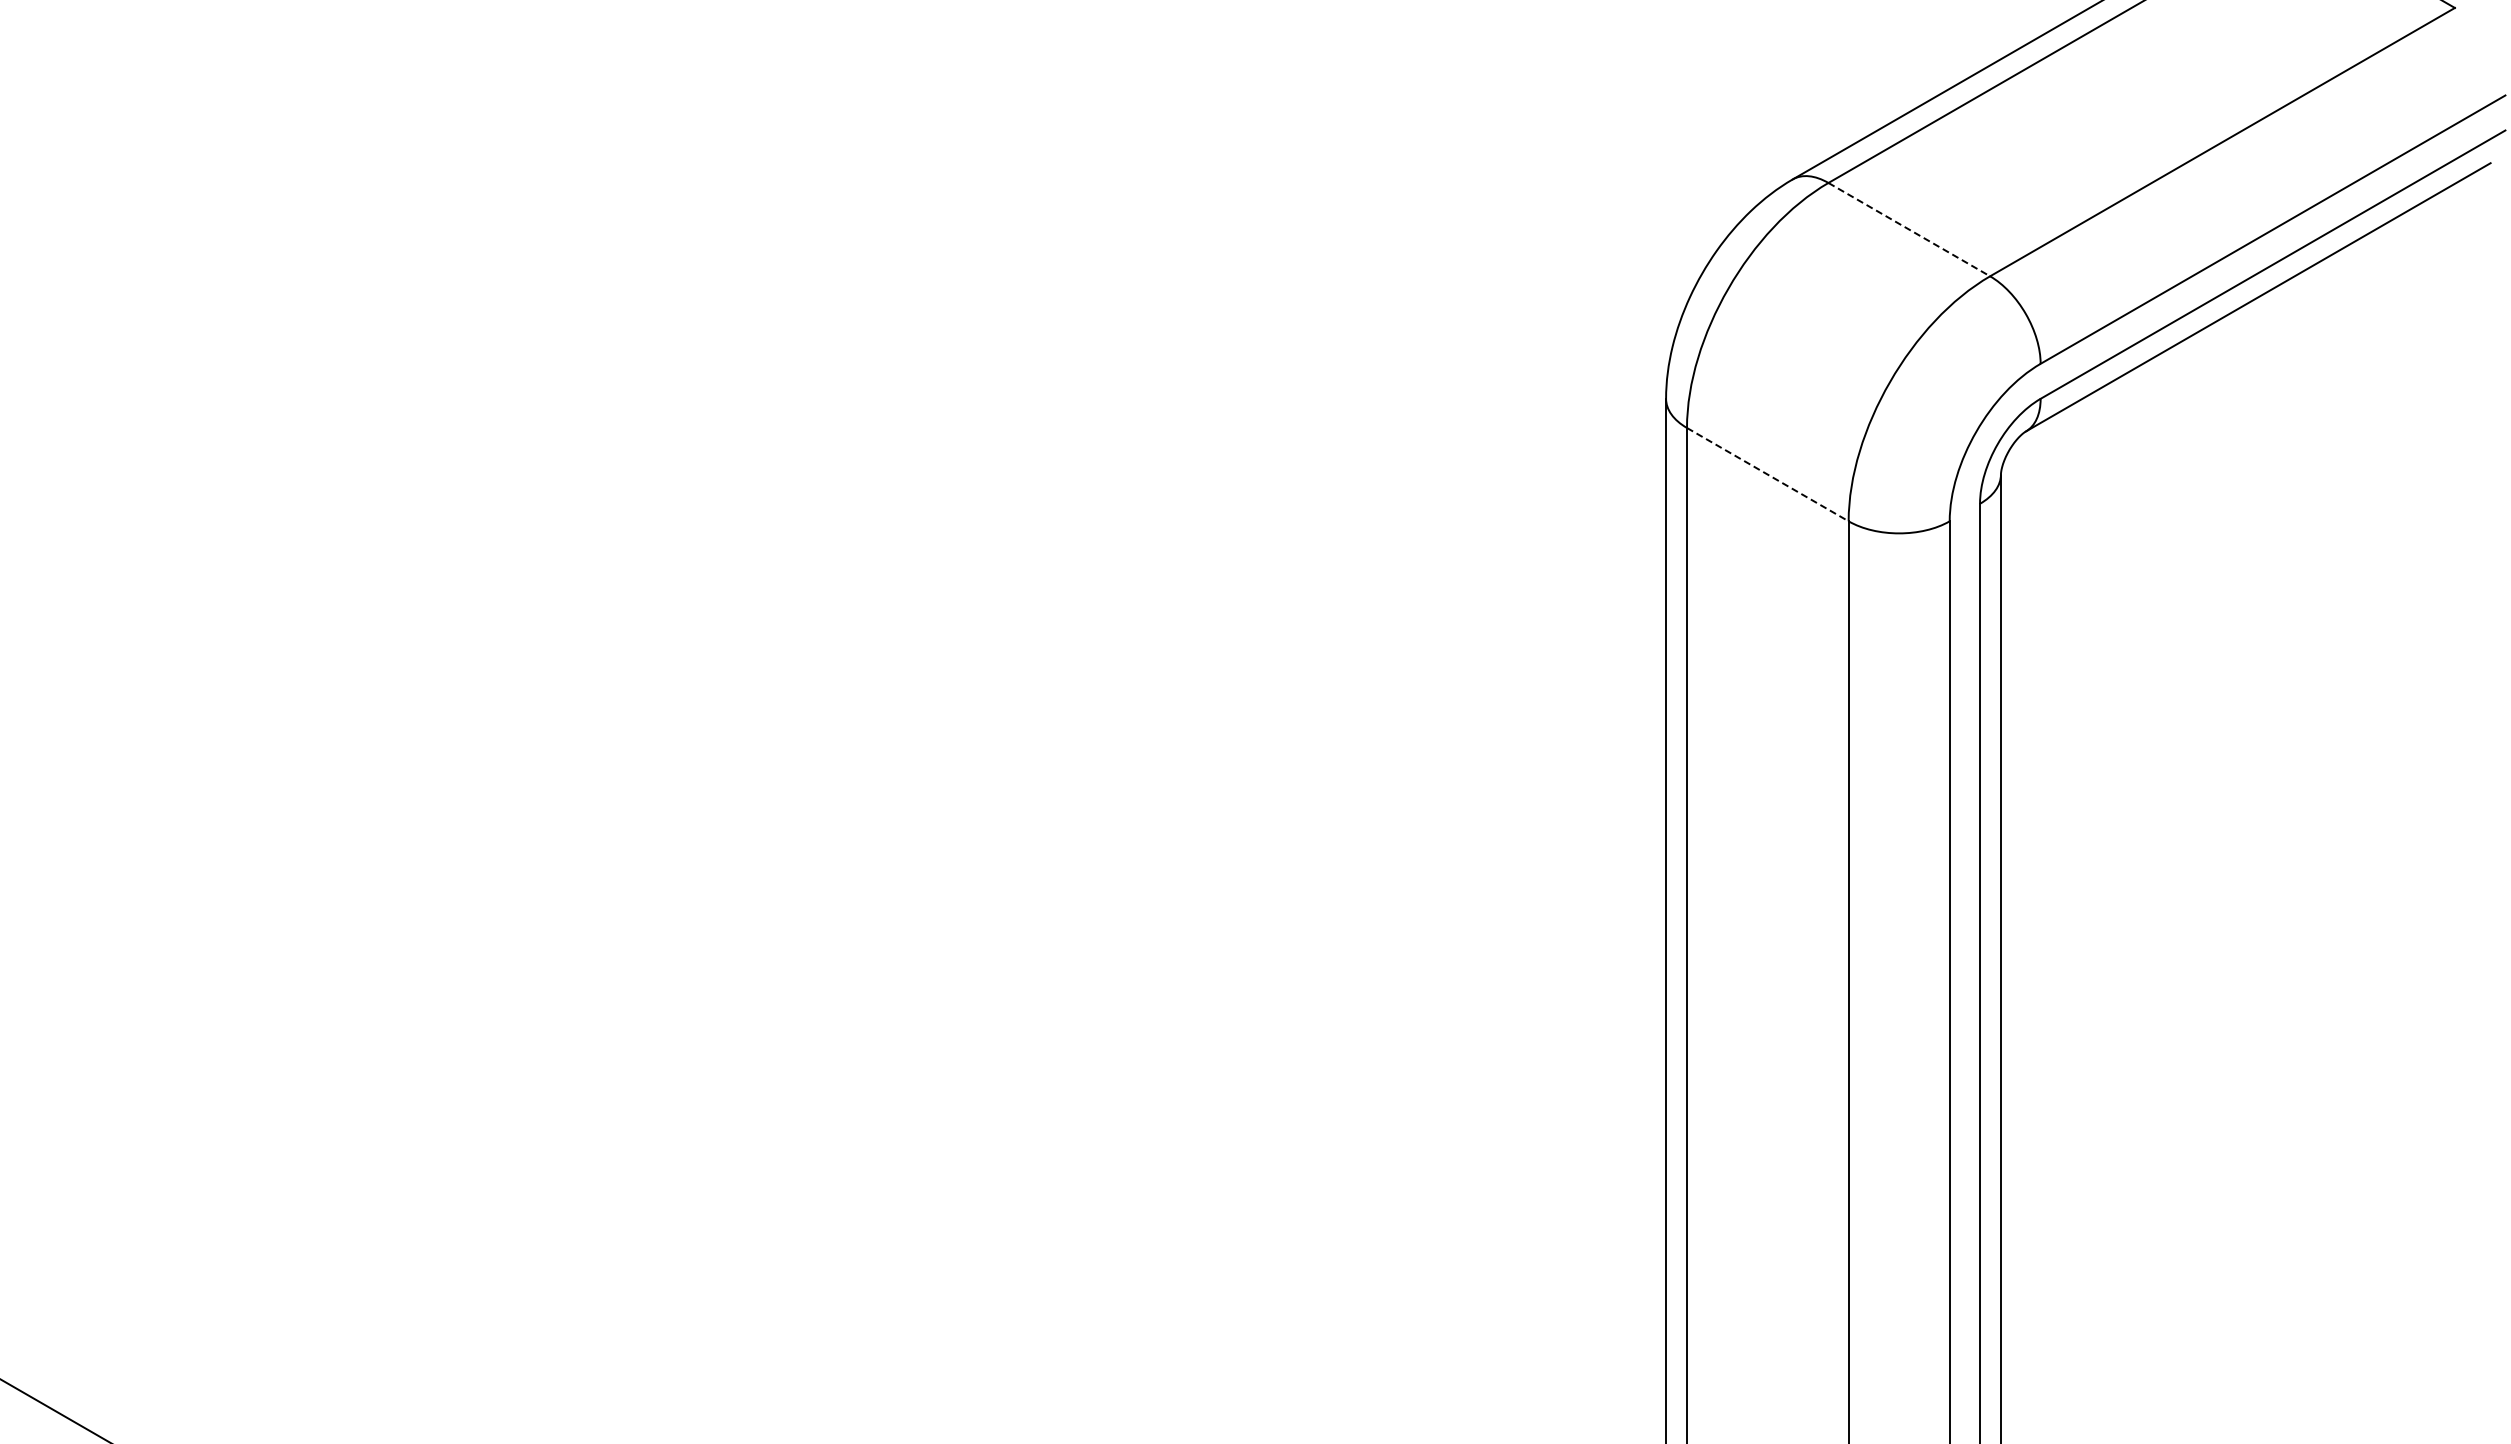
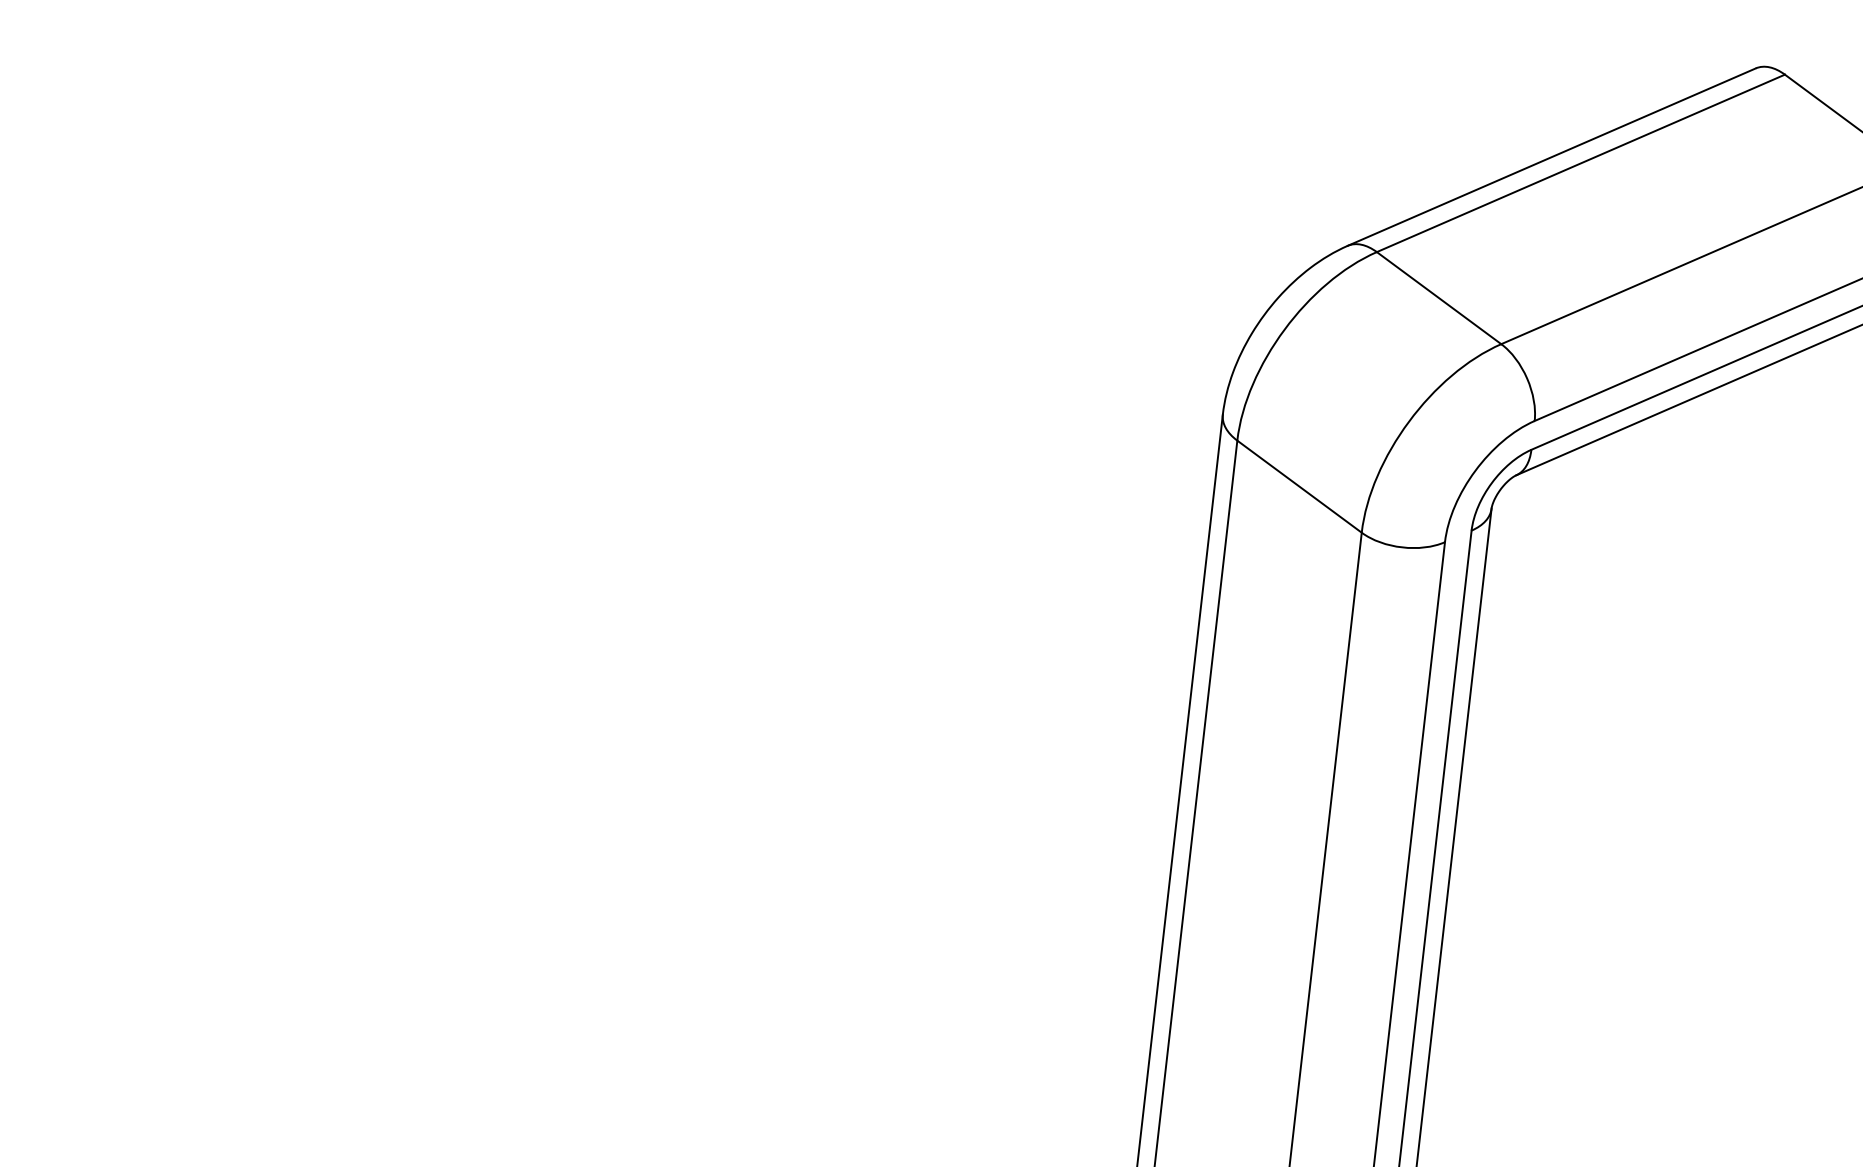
line: (1909, 229) -> (1439, 298), dashed -> solid
line: (1768, 474) -> (1300, 486), dashed -> solid

